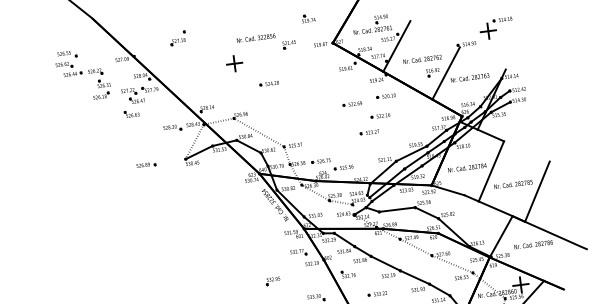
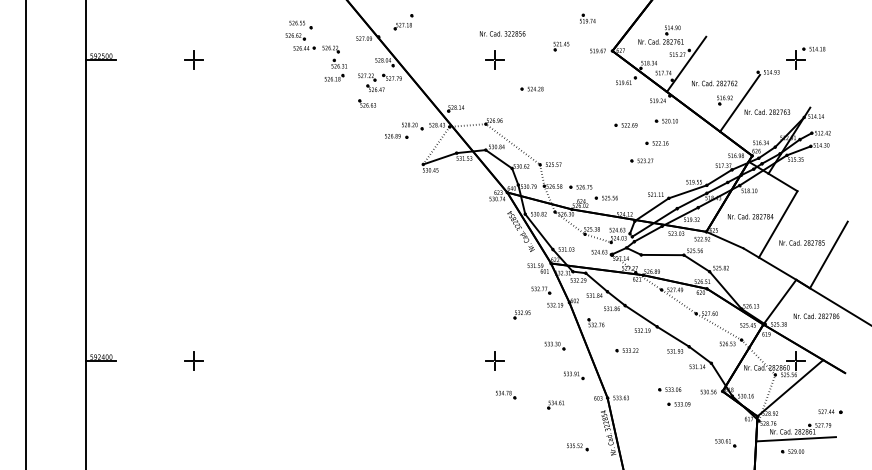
text: (256, 37) -> (502, 33), moved
part: (178, 38) -> (403, 22), moved
part: (146, 165) -> (396, 136), moved
part: (272, 280) -> (521, 314), moved

